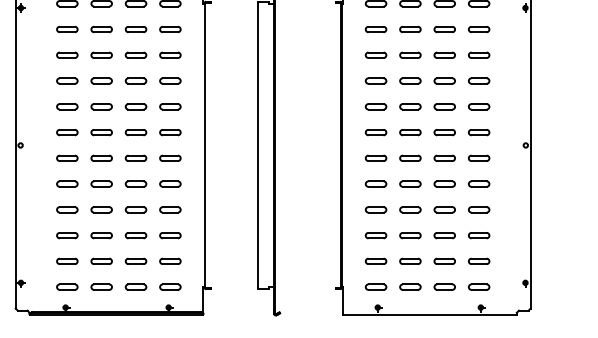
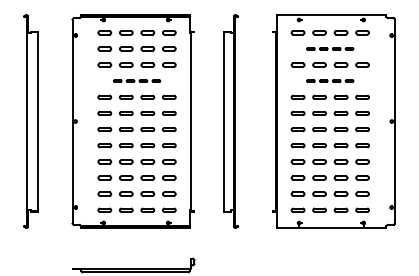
part: (426, 28) -> (329, 48), size x0.6
part: (117, 79) -> (136, 80), size x0.6
part: (426, 79) -> (329, 80), size x0.6

